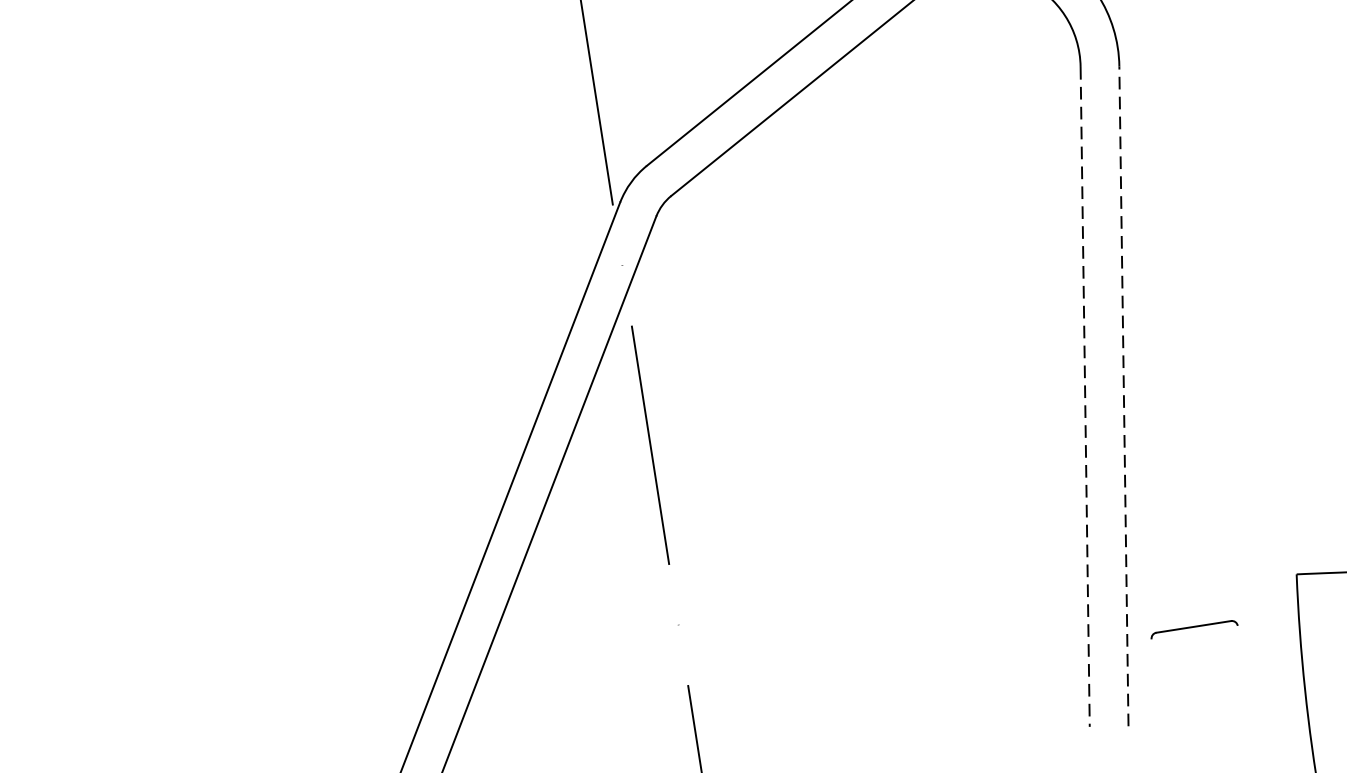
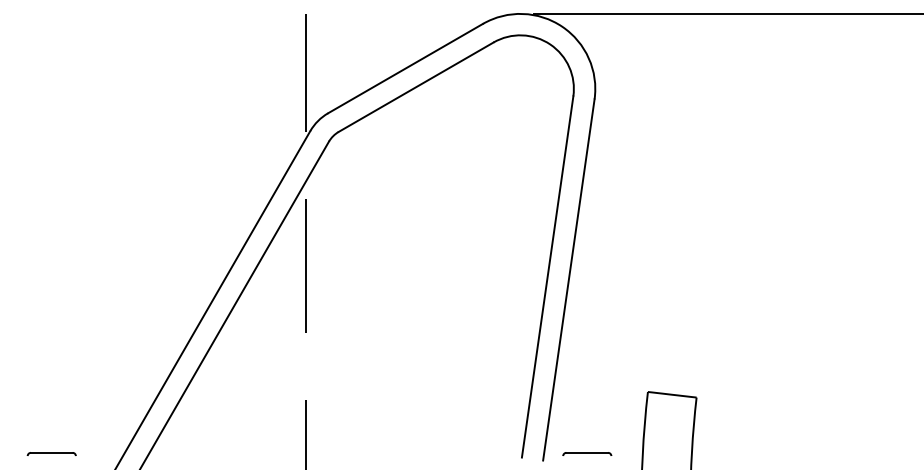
line: (1123, 395) -> (568, 279), dashed -> solid
line: (1085, 397) -> (547, 277), dashed -> solid
part: (1194, 627) -> (587, 453), moved

